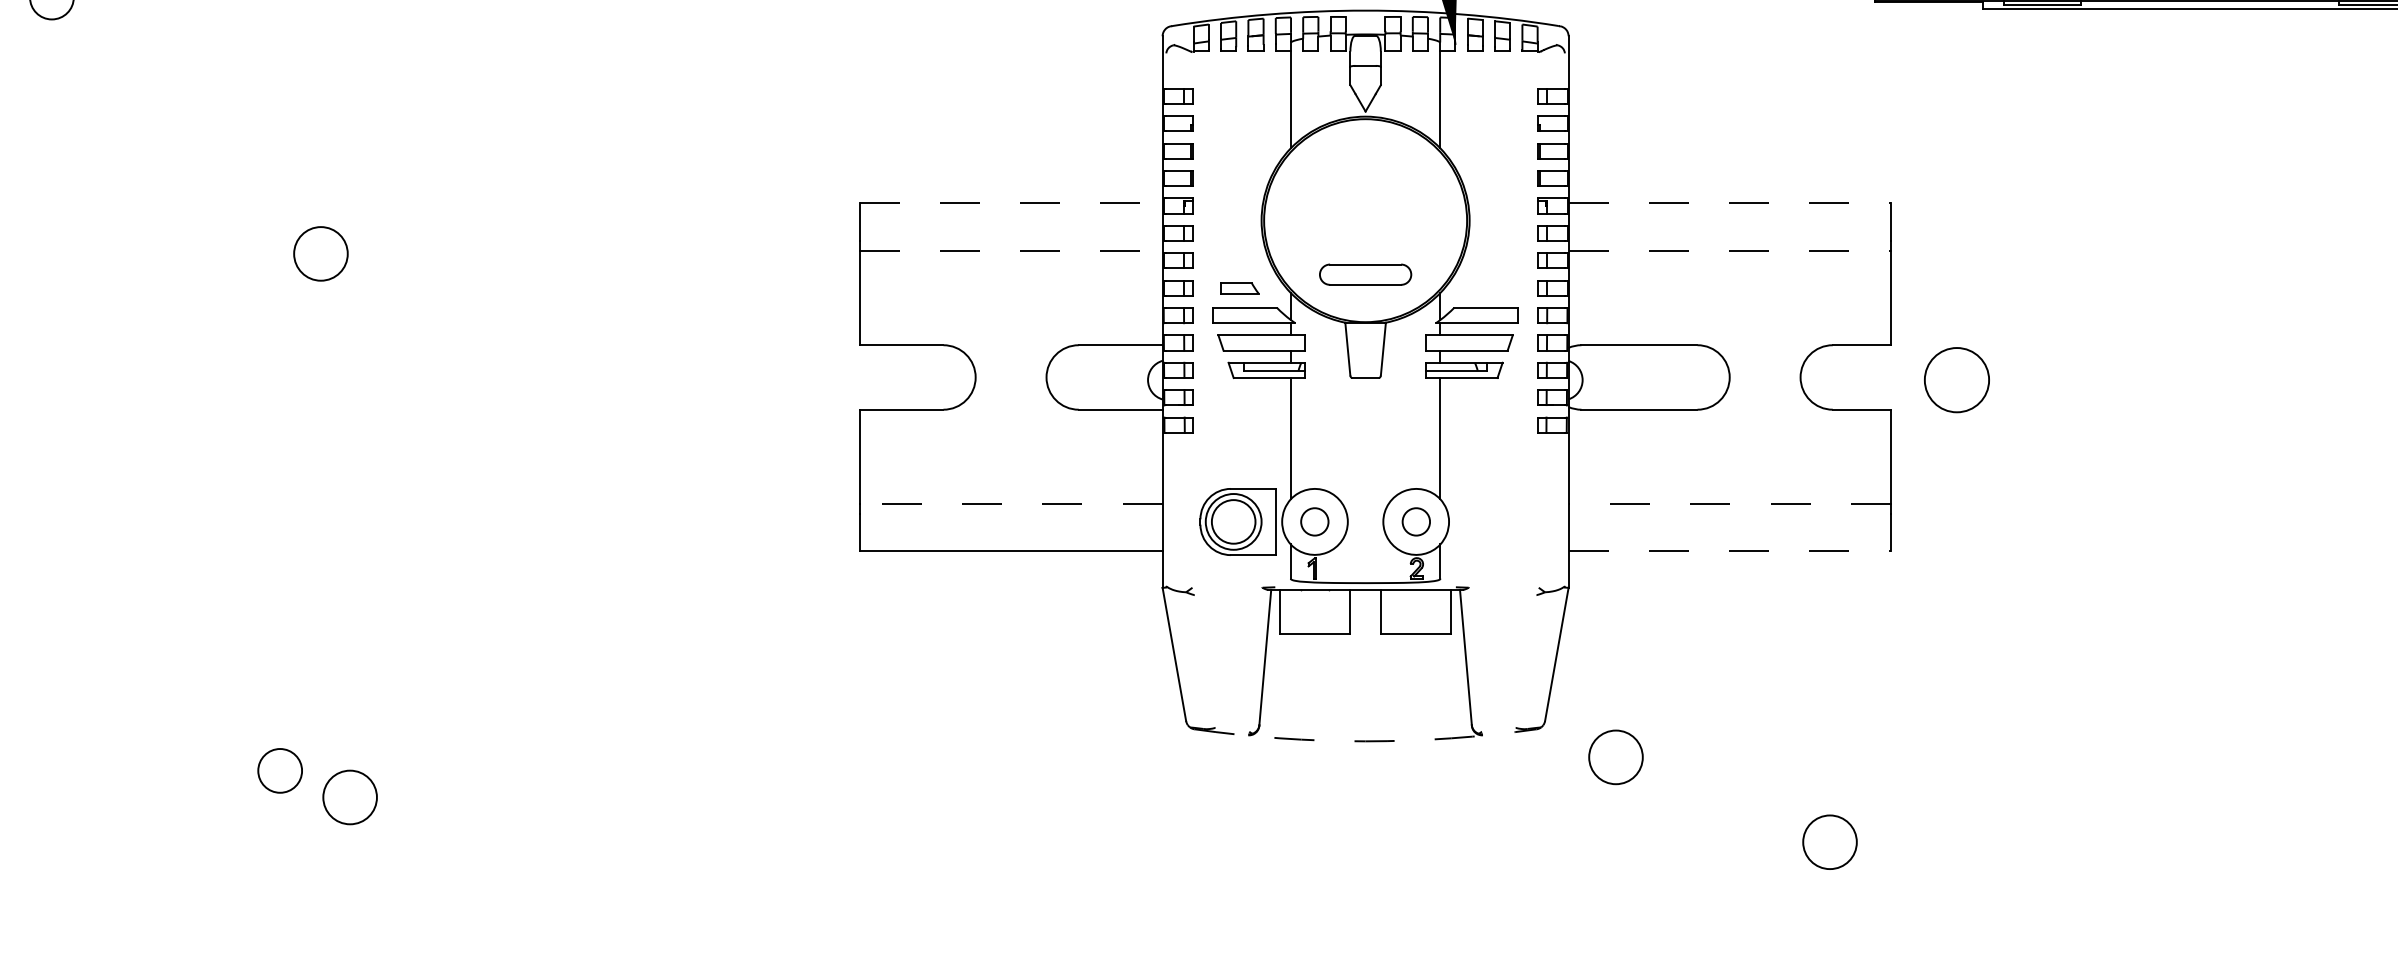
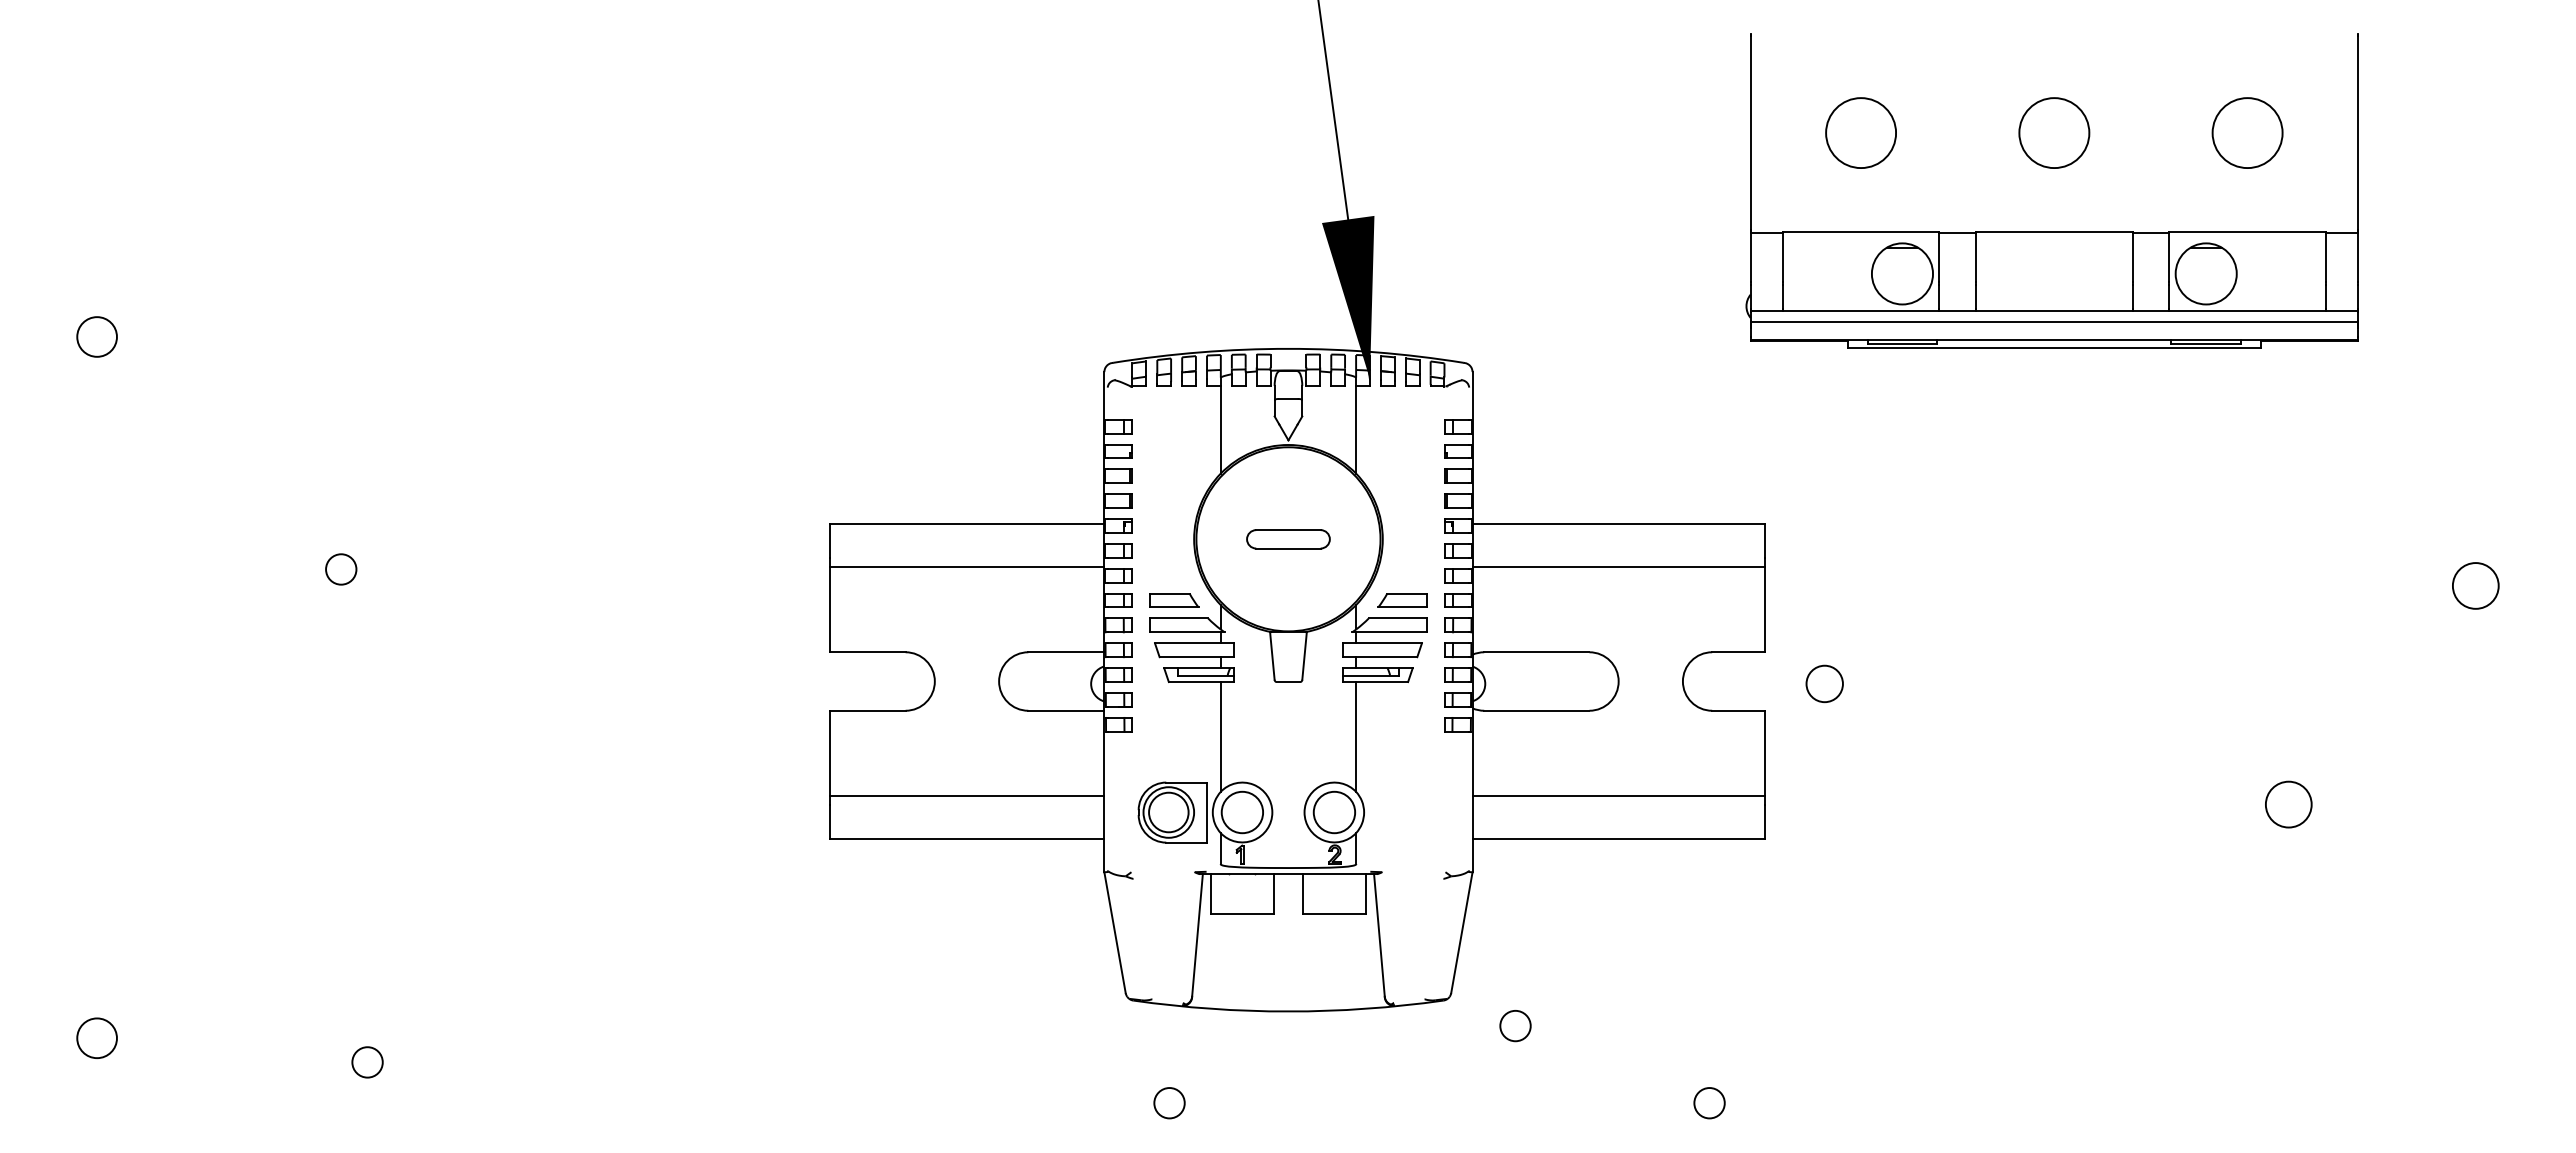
line: (1011, 203) -> (967, 523), dashed -> solid
line: (1730, 203) -> (1619, 523), dashed -> solid
line: (1011, 250) -> (967, 566), dashed -> solid
line: (1730, 250) -> (1619, 566), dashed -> solid
circle: (321, 253) -> (341, 569), size x0.62
part: (1365, 274) -> (1288, 539), moved
part: (1239, 288) -> (1174, 600), size x1.43
part: (1491, 288) -> (1402, 600), added
circle: (1956, 379) -> (1824, 683), size x0.62
line: (1010, 504) -> (966, 796), dashed -> solid
line: (1729, 504) -> (1618, 796), dashed -> solid
circle: (1314, 521) -> (1242, 812), size x1.67
circle: (1416, 521) -> (1334, 812), size x1.67
line: (1730, 550) -> (1619, 838), dashed -> solid
arc: (1365, 741) -> (1288, 1011), dashed -> solid
circle: (1615, 756) -> (1515, 1025), size x0.62
circle: (279, 770) -> (96, 1037), moved
circle: (350, 797) -> (367, 1062), size x0.62
circle: (1234, 842) -> (1169, 1103), added
circle: (1829, 842) -> (1709, 1103), size x0.62

